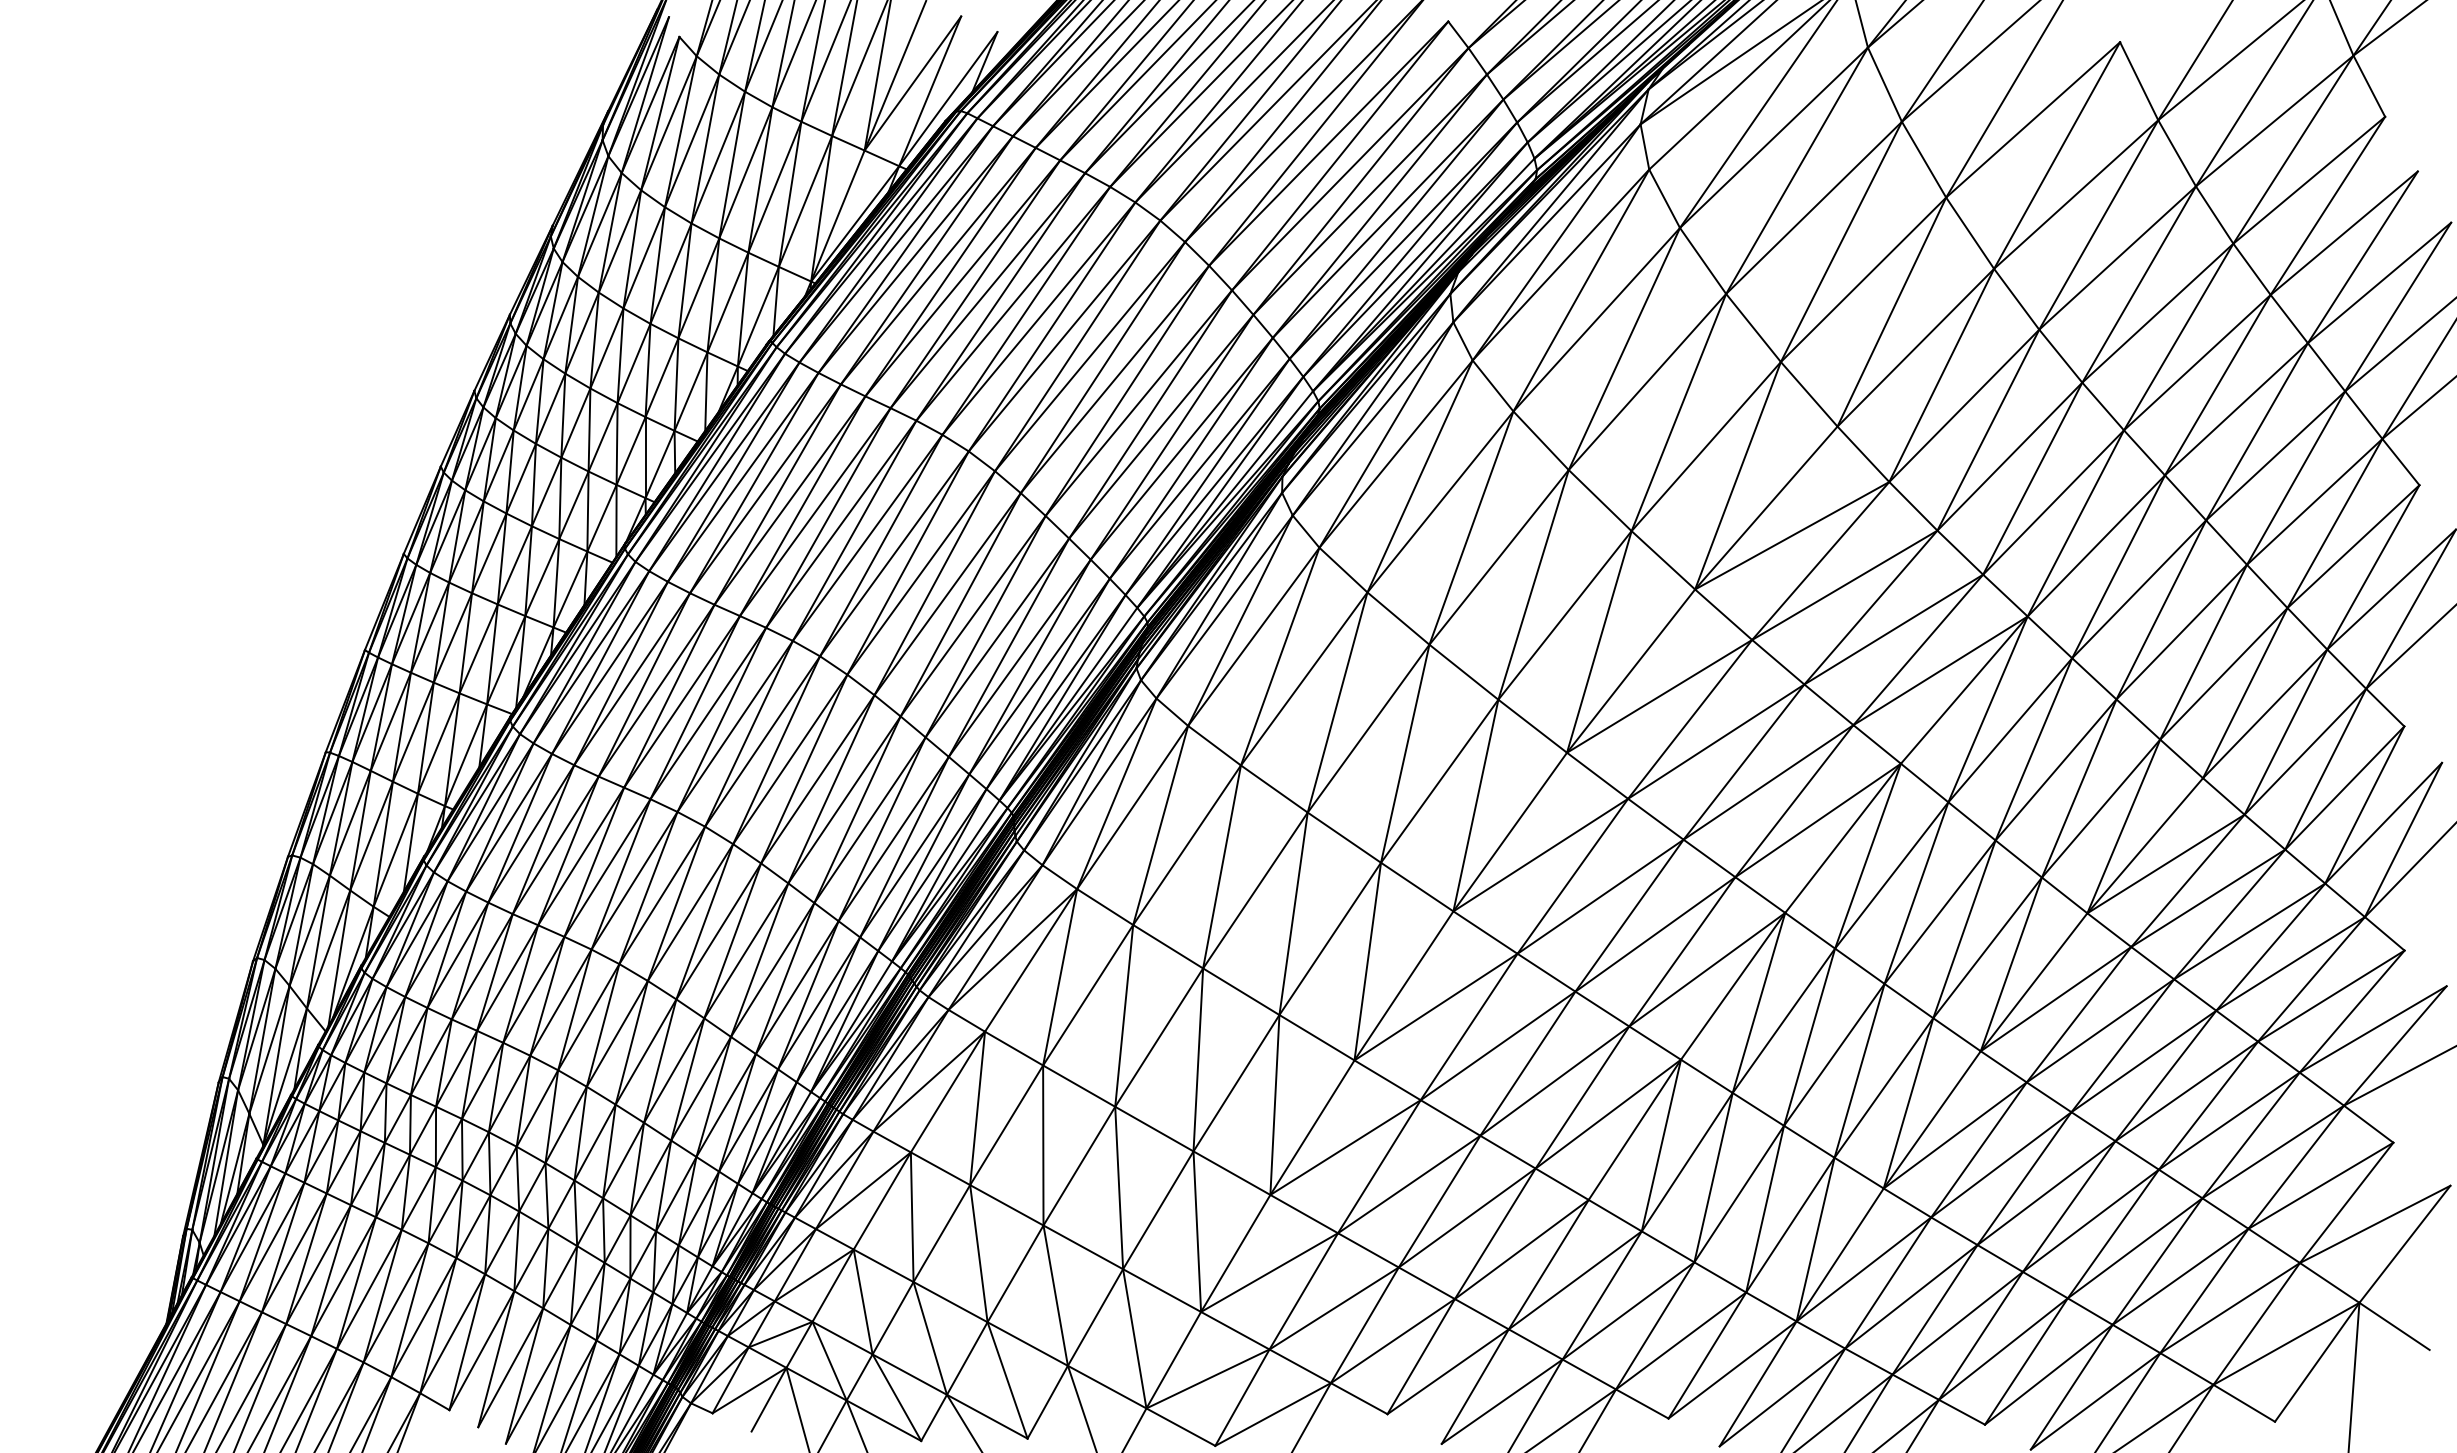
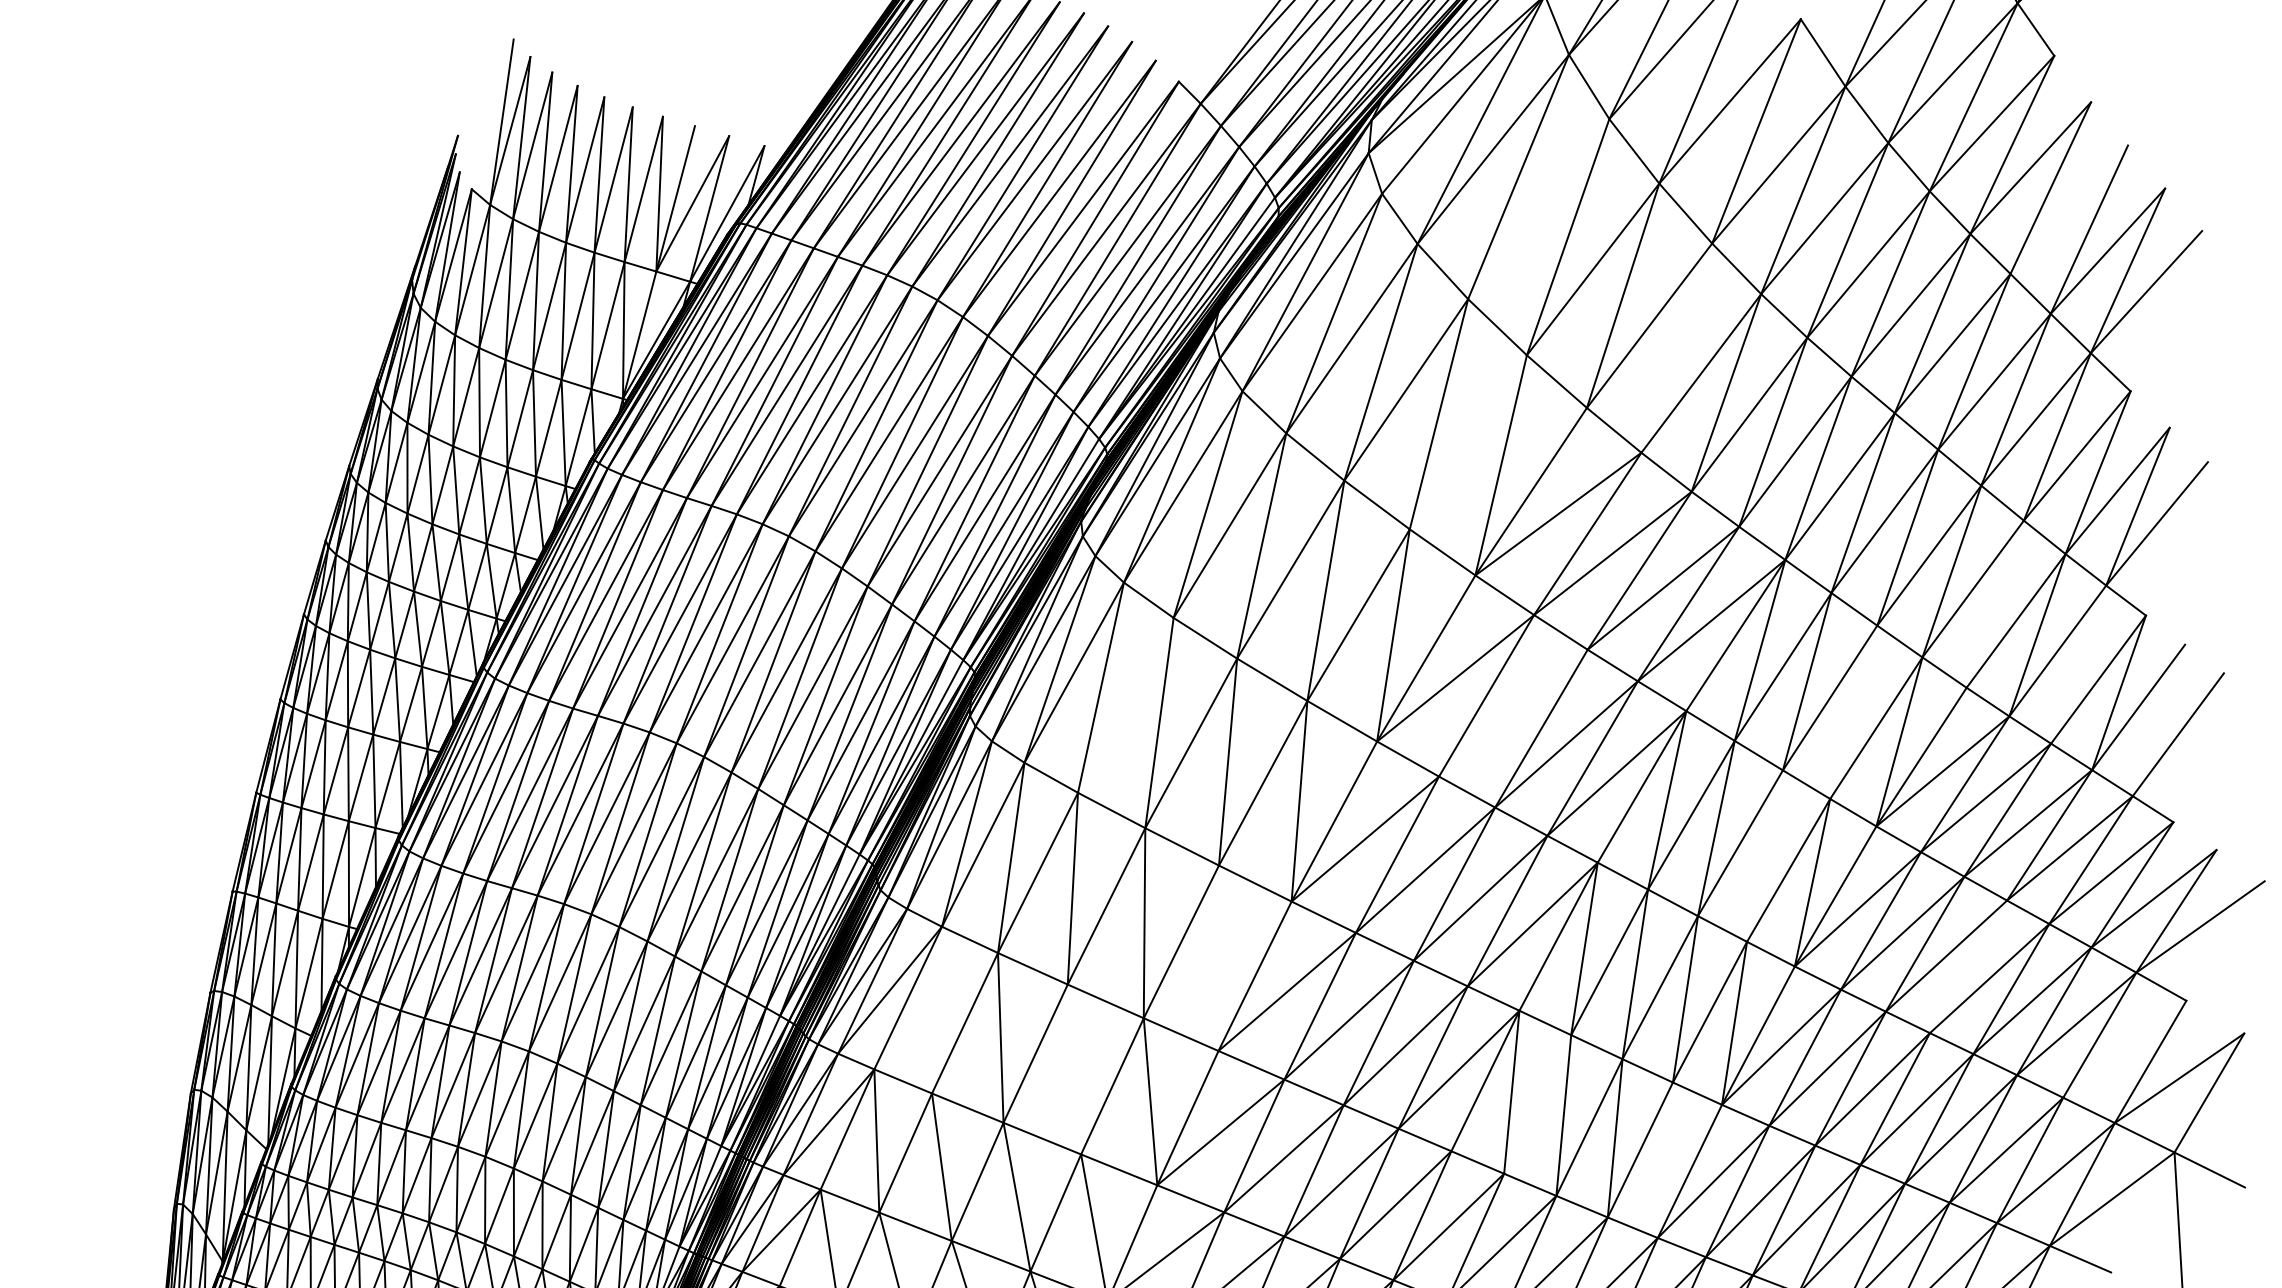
line: (1813, 207) -> (1538, 208), removed
line: (2379, 282) -> (2069, 209), removed
line: (1941, 375) -> (1676, 348), removed
line: (1705, 446) -> (1467, 442), removed
line: (1303, 678) -> (1125, 705), removed
line: (2245, 693) -> (1995, 604), removed
line: (1716, 741) -> (1513, 713), removed
line: (2325, 768) -> (2078, 663), removed
line: (2078, 788) -> (1853, 712), removed
line: (2403, 839) -> (2158, 719), removed
line: (1964, 929) -> (1765, 856), removed
line: (1367, 961) -> (1218, 958), removed
line: (1060, 977) -> (937, 1010), removed
line: (1198, 1059) -> (1074, 1069), removed
line: (2165, 1075) -> (1968, 966), removed
line: (1686, 1162) -> (1537, 1104), removed
line: (2320, 1185) -> (2124, 1049), removed
line: (1815, 1239) -> (1665, 1160), removed
line: (2317, 1361) -> (2142, 1211), removed

